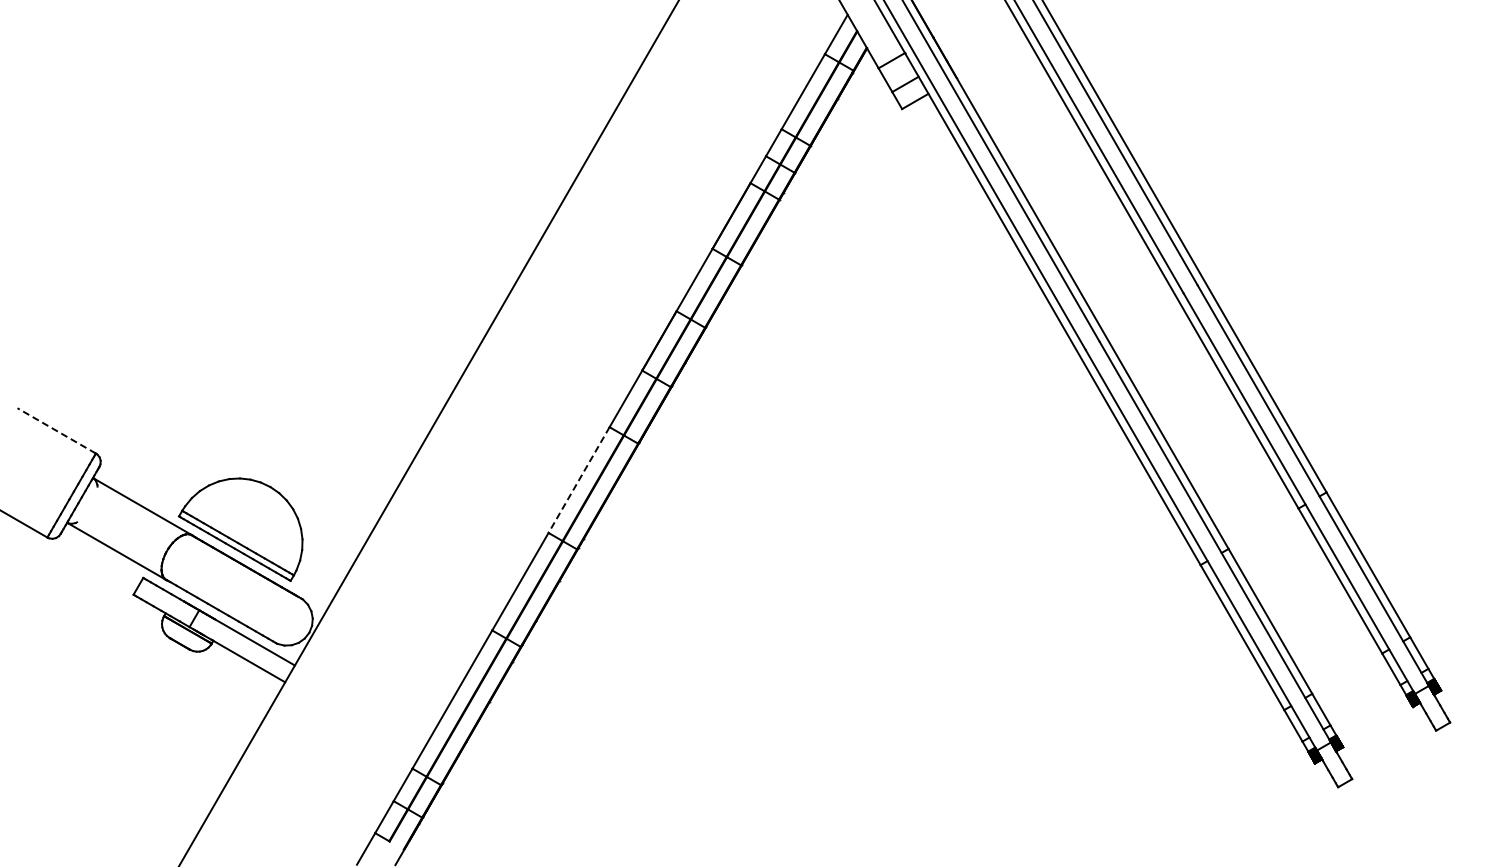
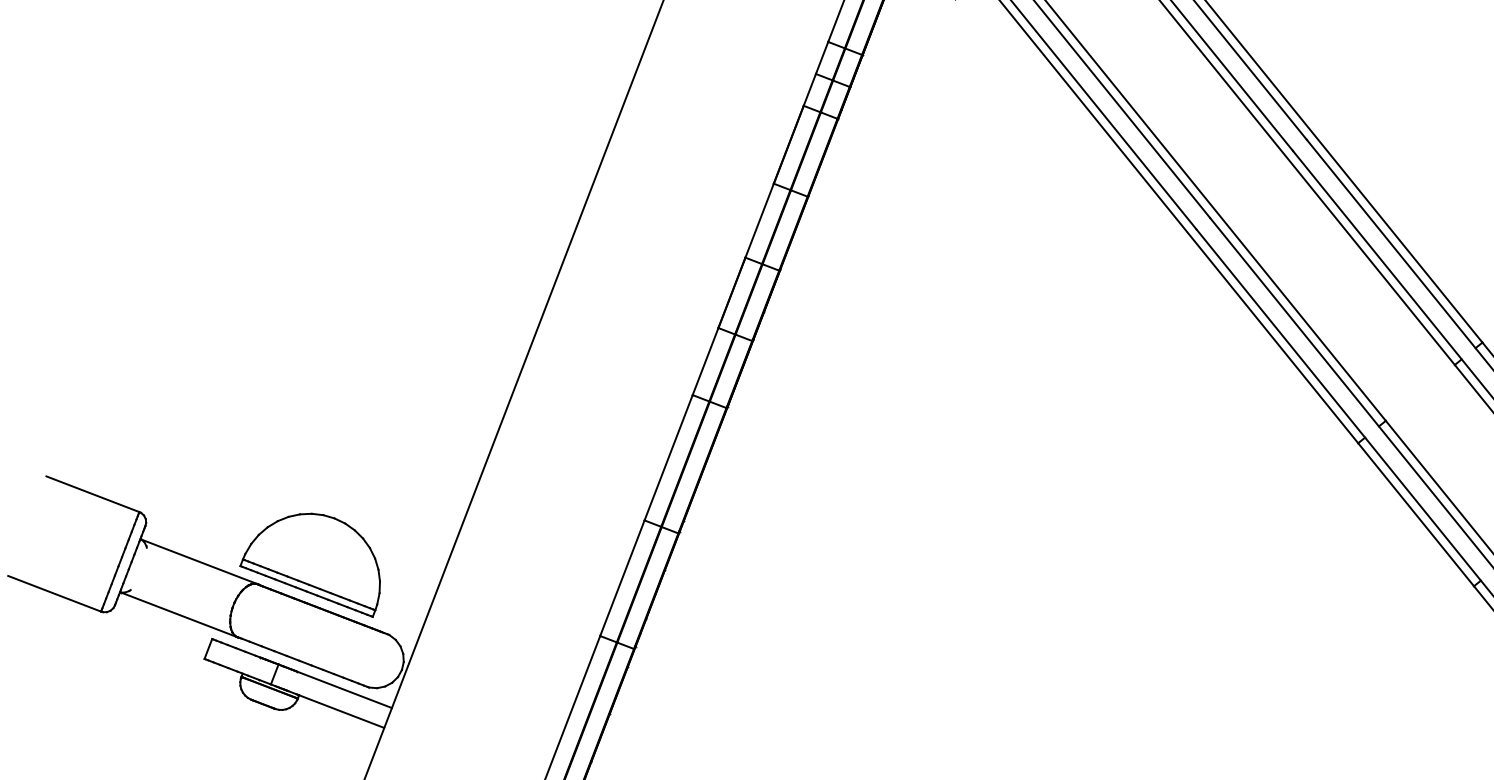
line: (56, 430) -> (92, 493), dashed -> solid
line: (578, 480) -> (668, 458), dashed -> solid

